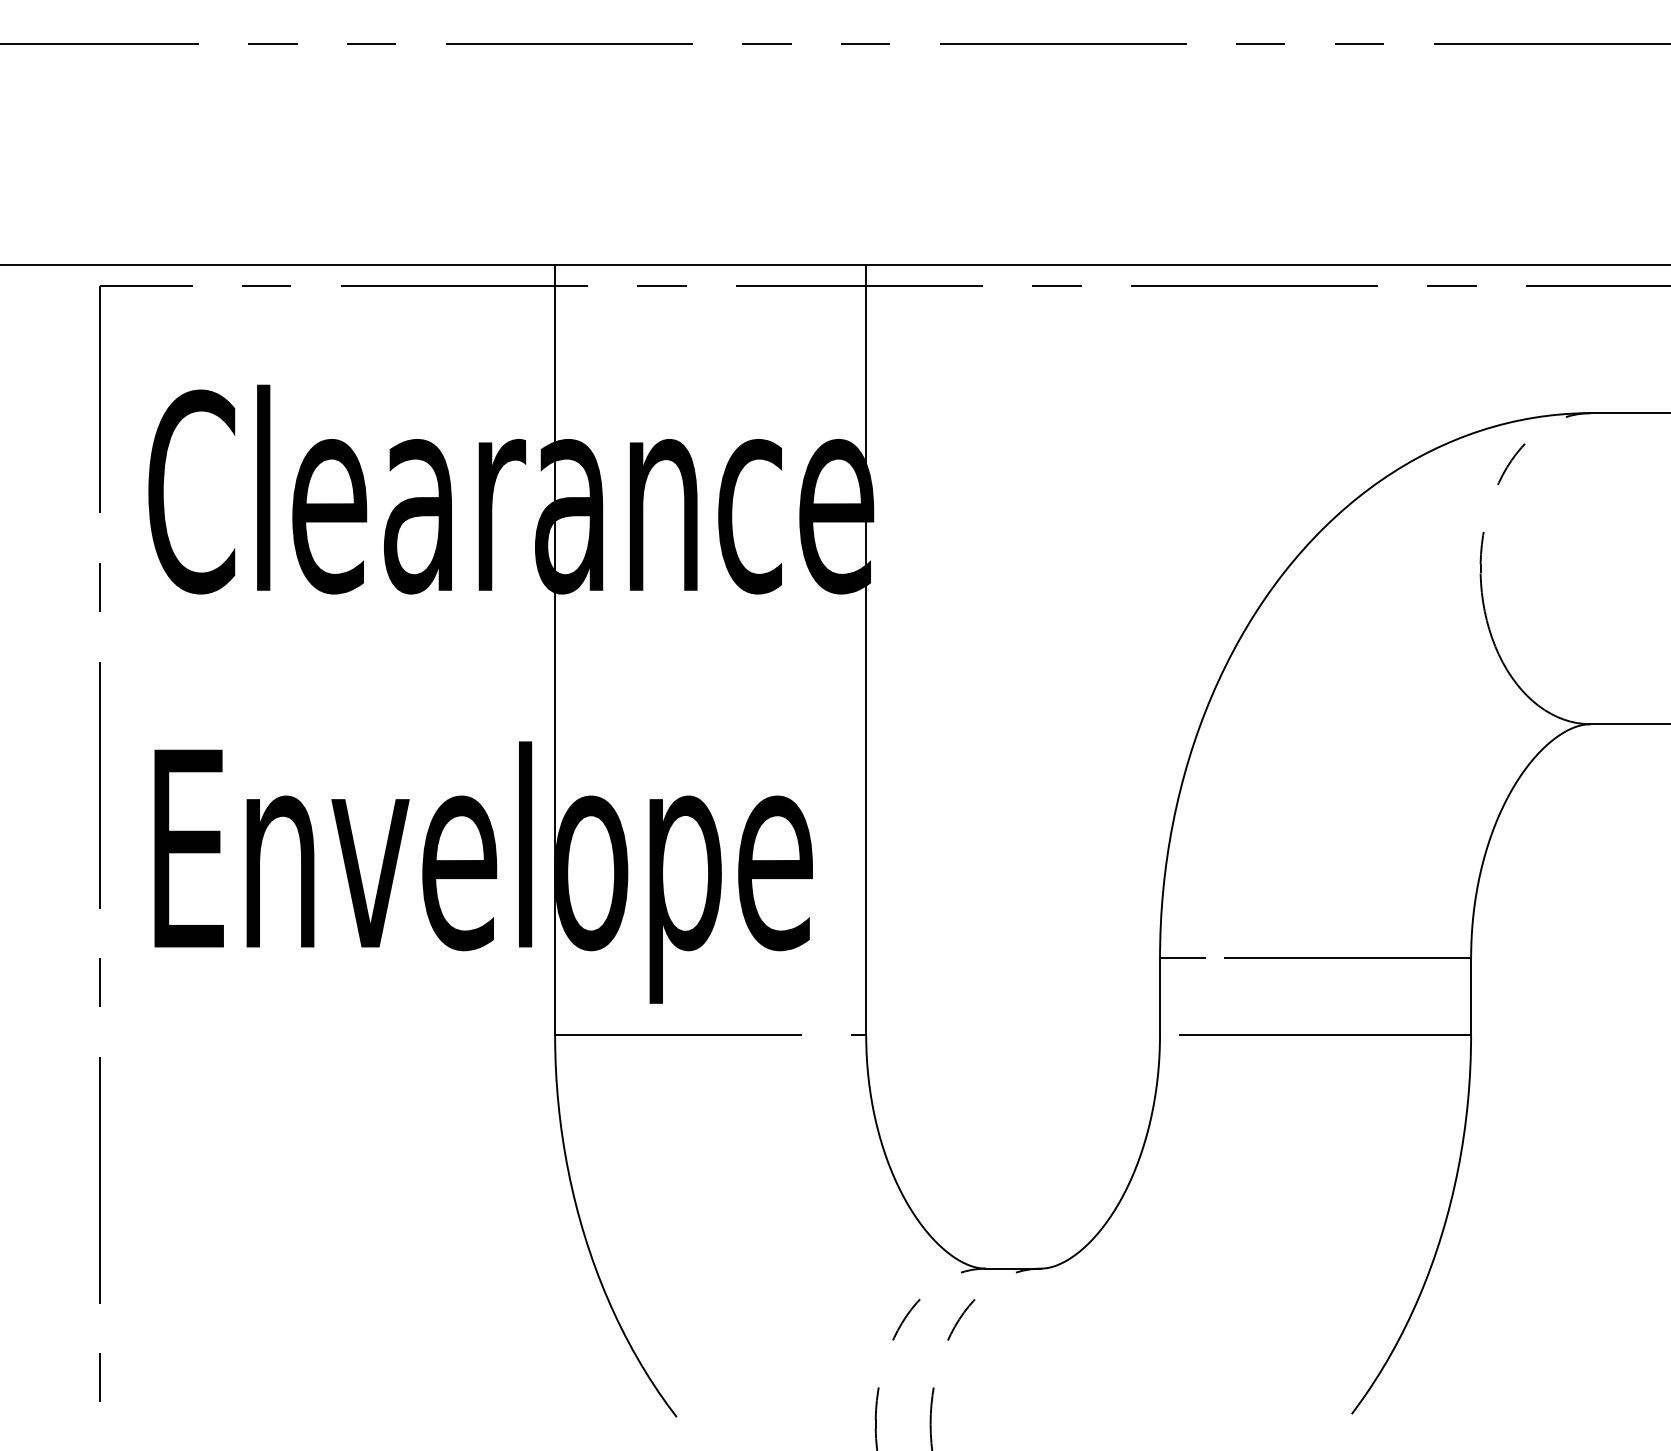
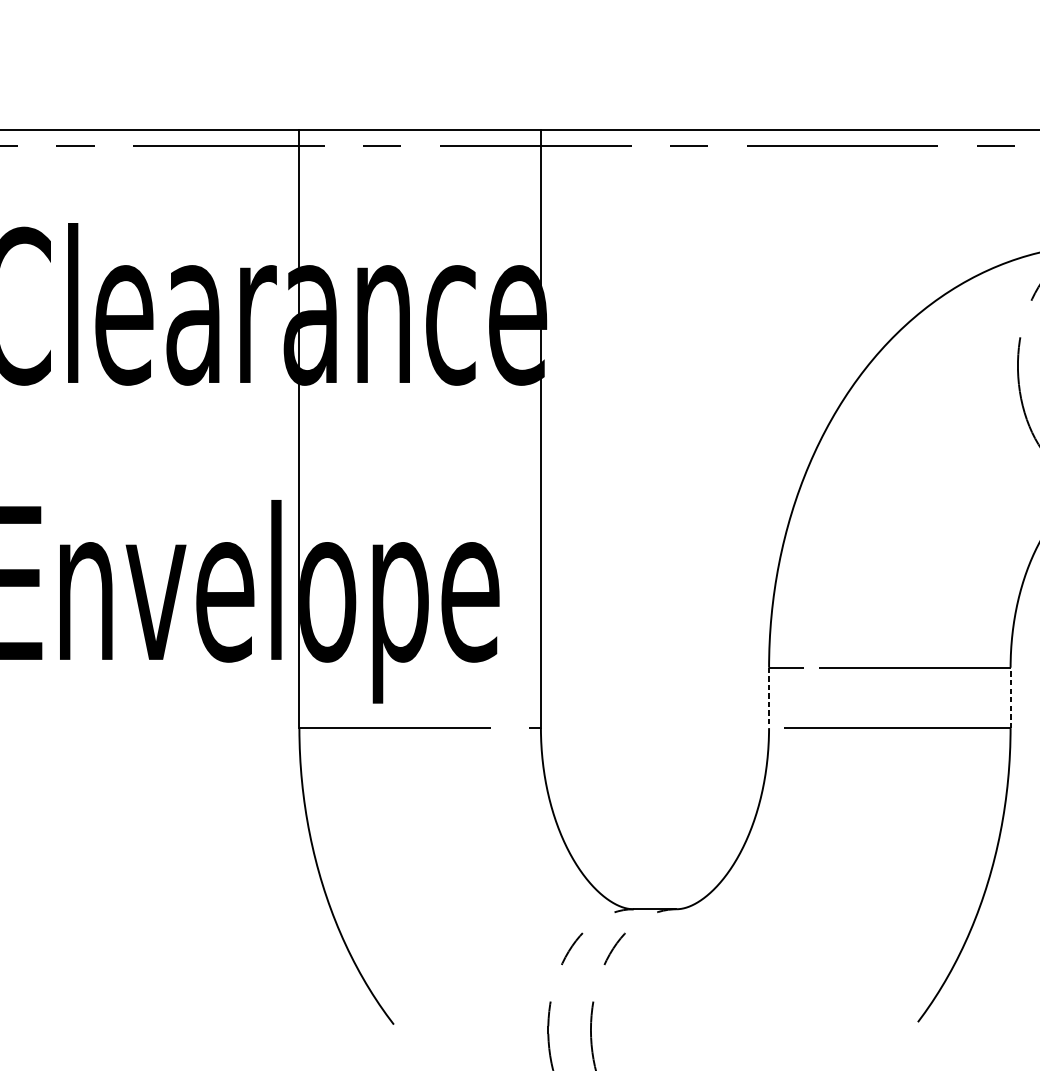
line: (1160, 996) -> (769, 697), solid -> dashed
line: (1471, 996) -> (1010, 697), solid -> dashed

